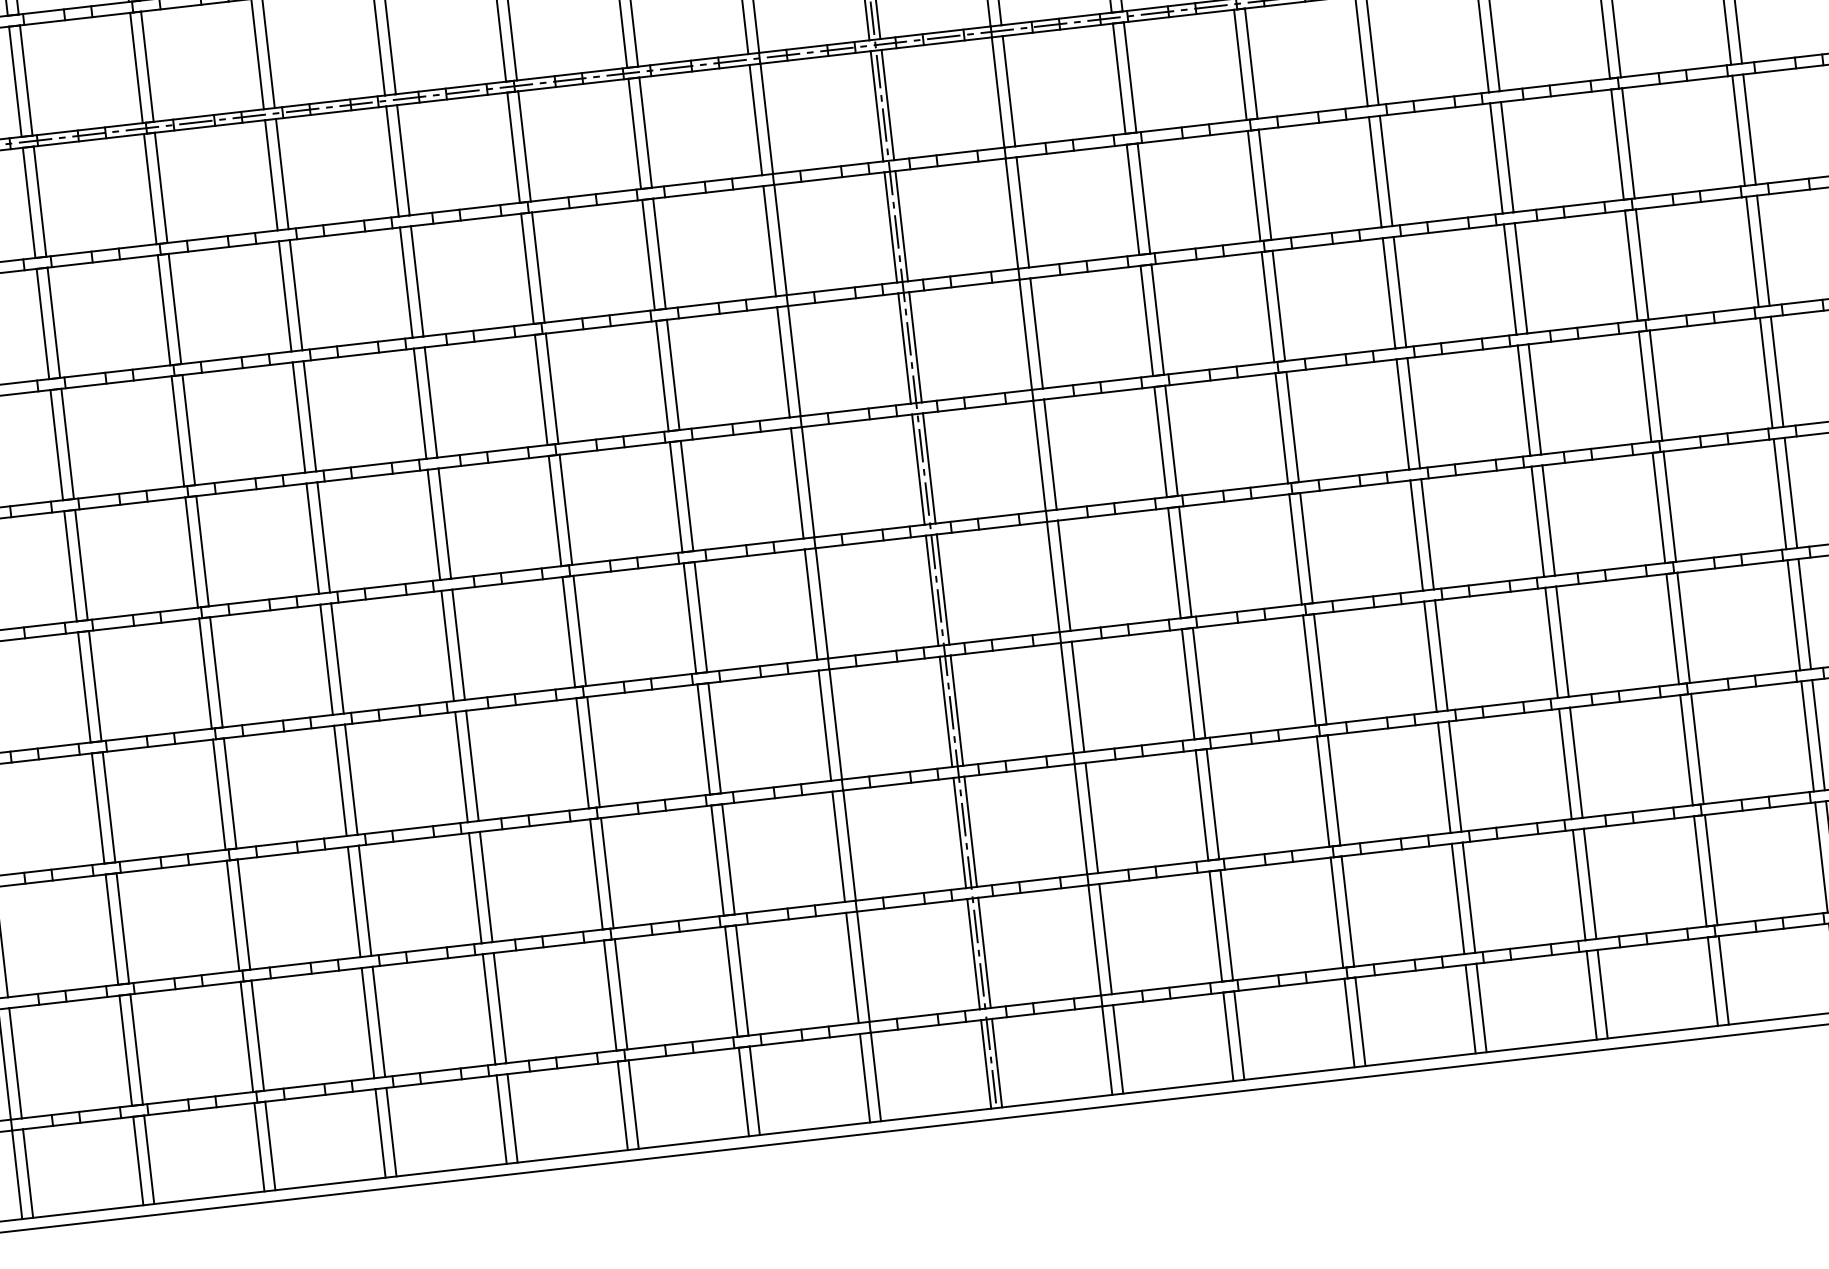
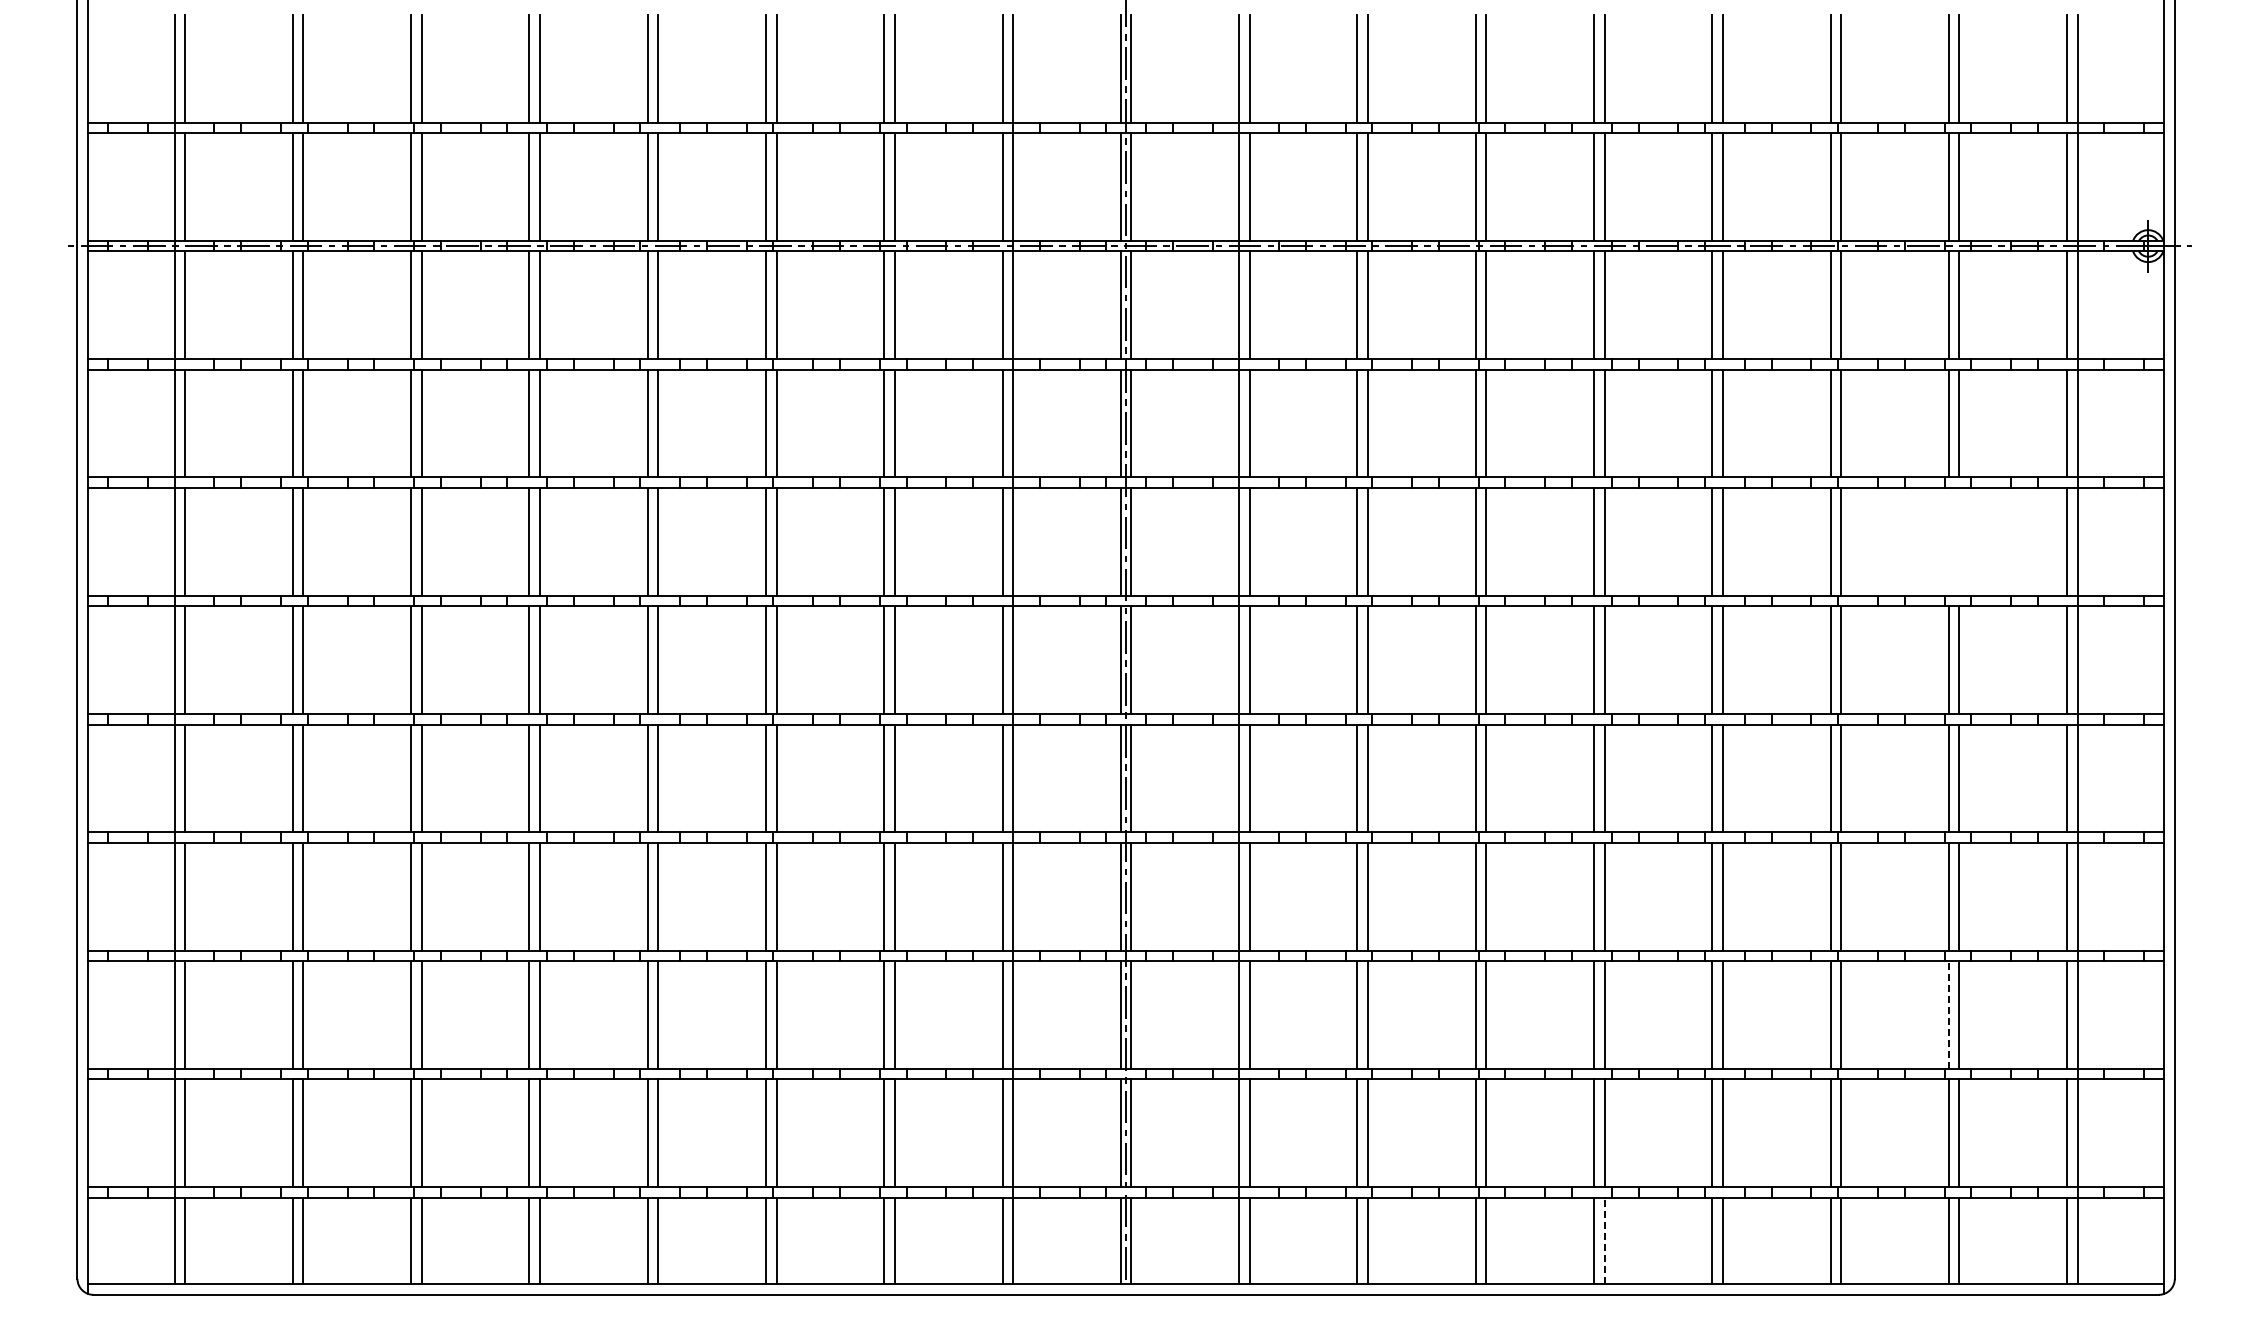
line: (1763, 250) -> (1959, 541), removed
line: (1752, 251) -> (1948, 541), removed
line: (1807, 735) -> (1948, 1014), solid -> dashed
line: (1481, 1007) -> (1604, 1240), solid -> dashed

